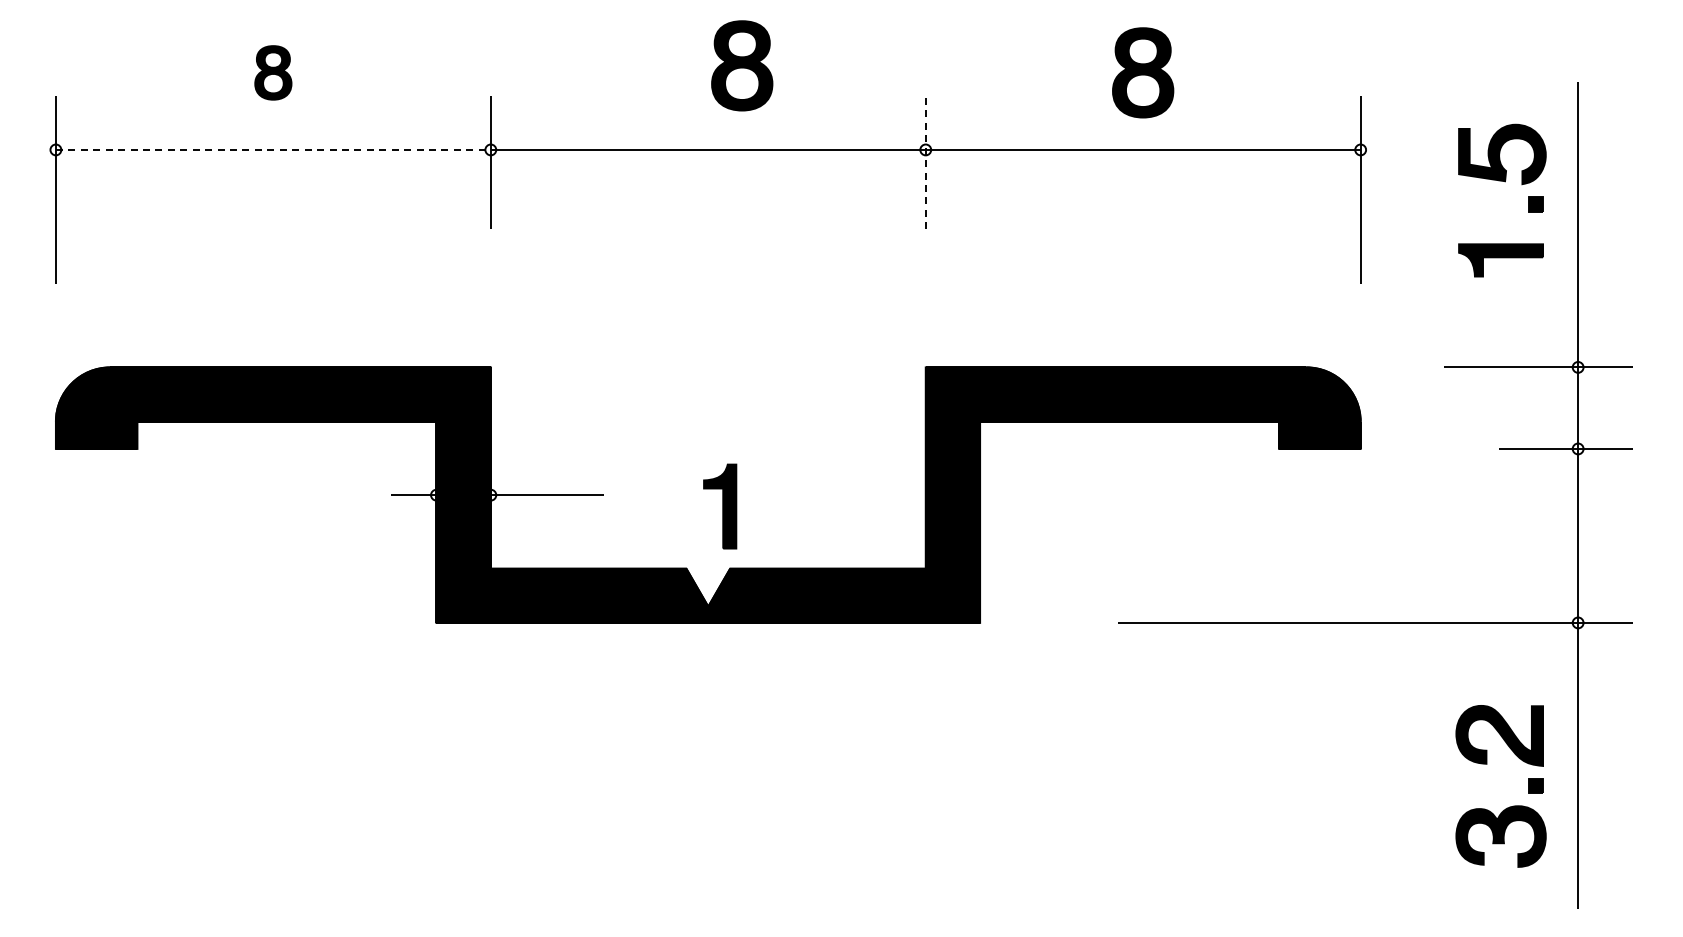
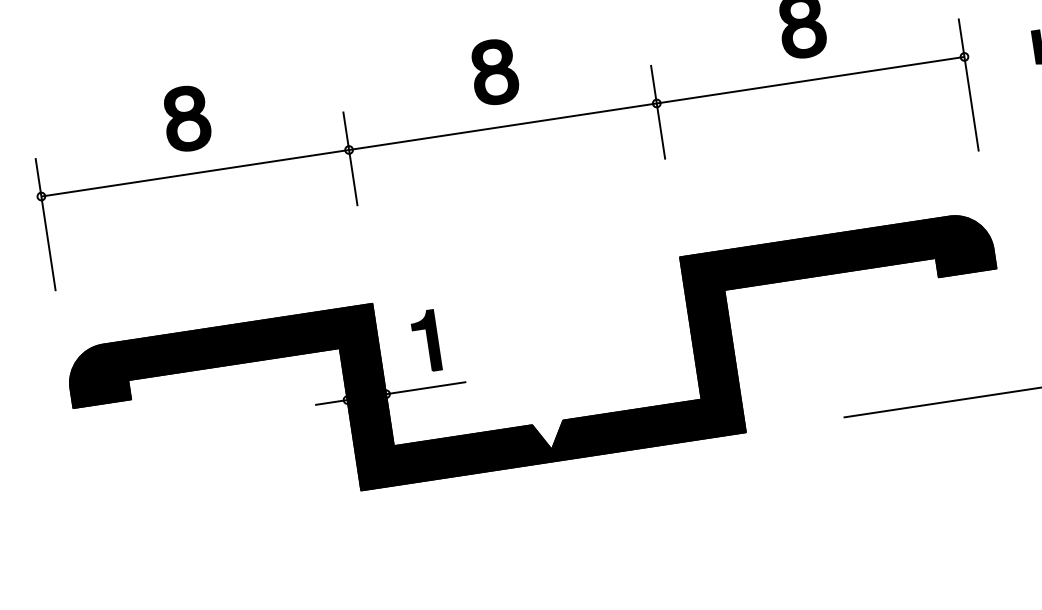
part: (742, 65) -> (494, 71), moved
part: (273, 72) -> (187, 118), size x1.67
line: (273, 149) -> (195, 172), dashed -> solid
line: (925, 162) -> (657, 112), dashed -> solid
part: (720, 506) -> (426, 341), moved

